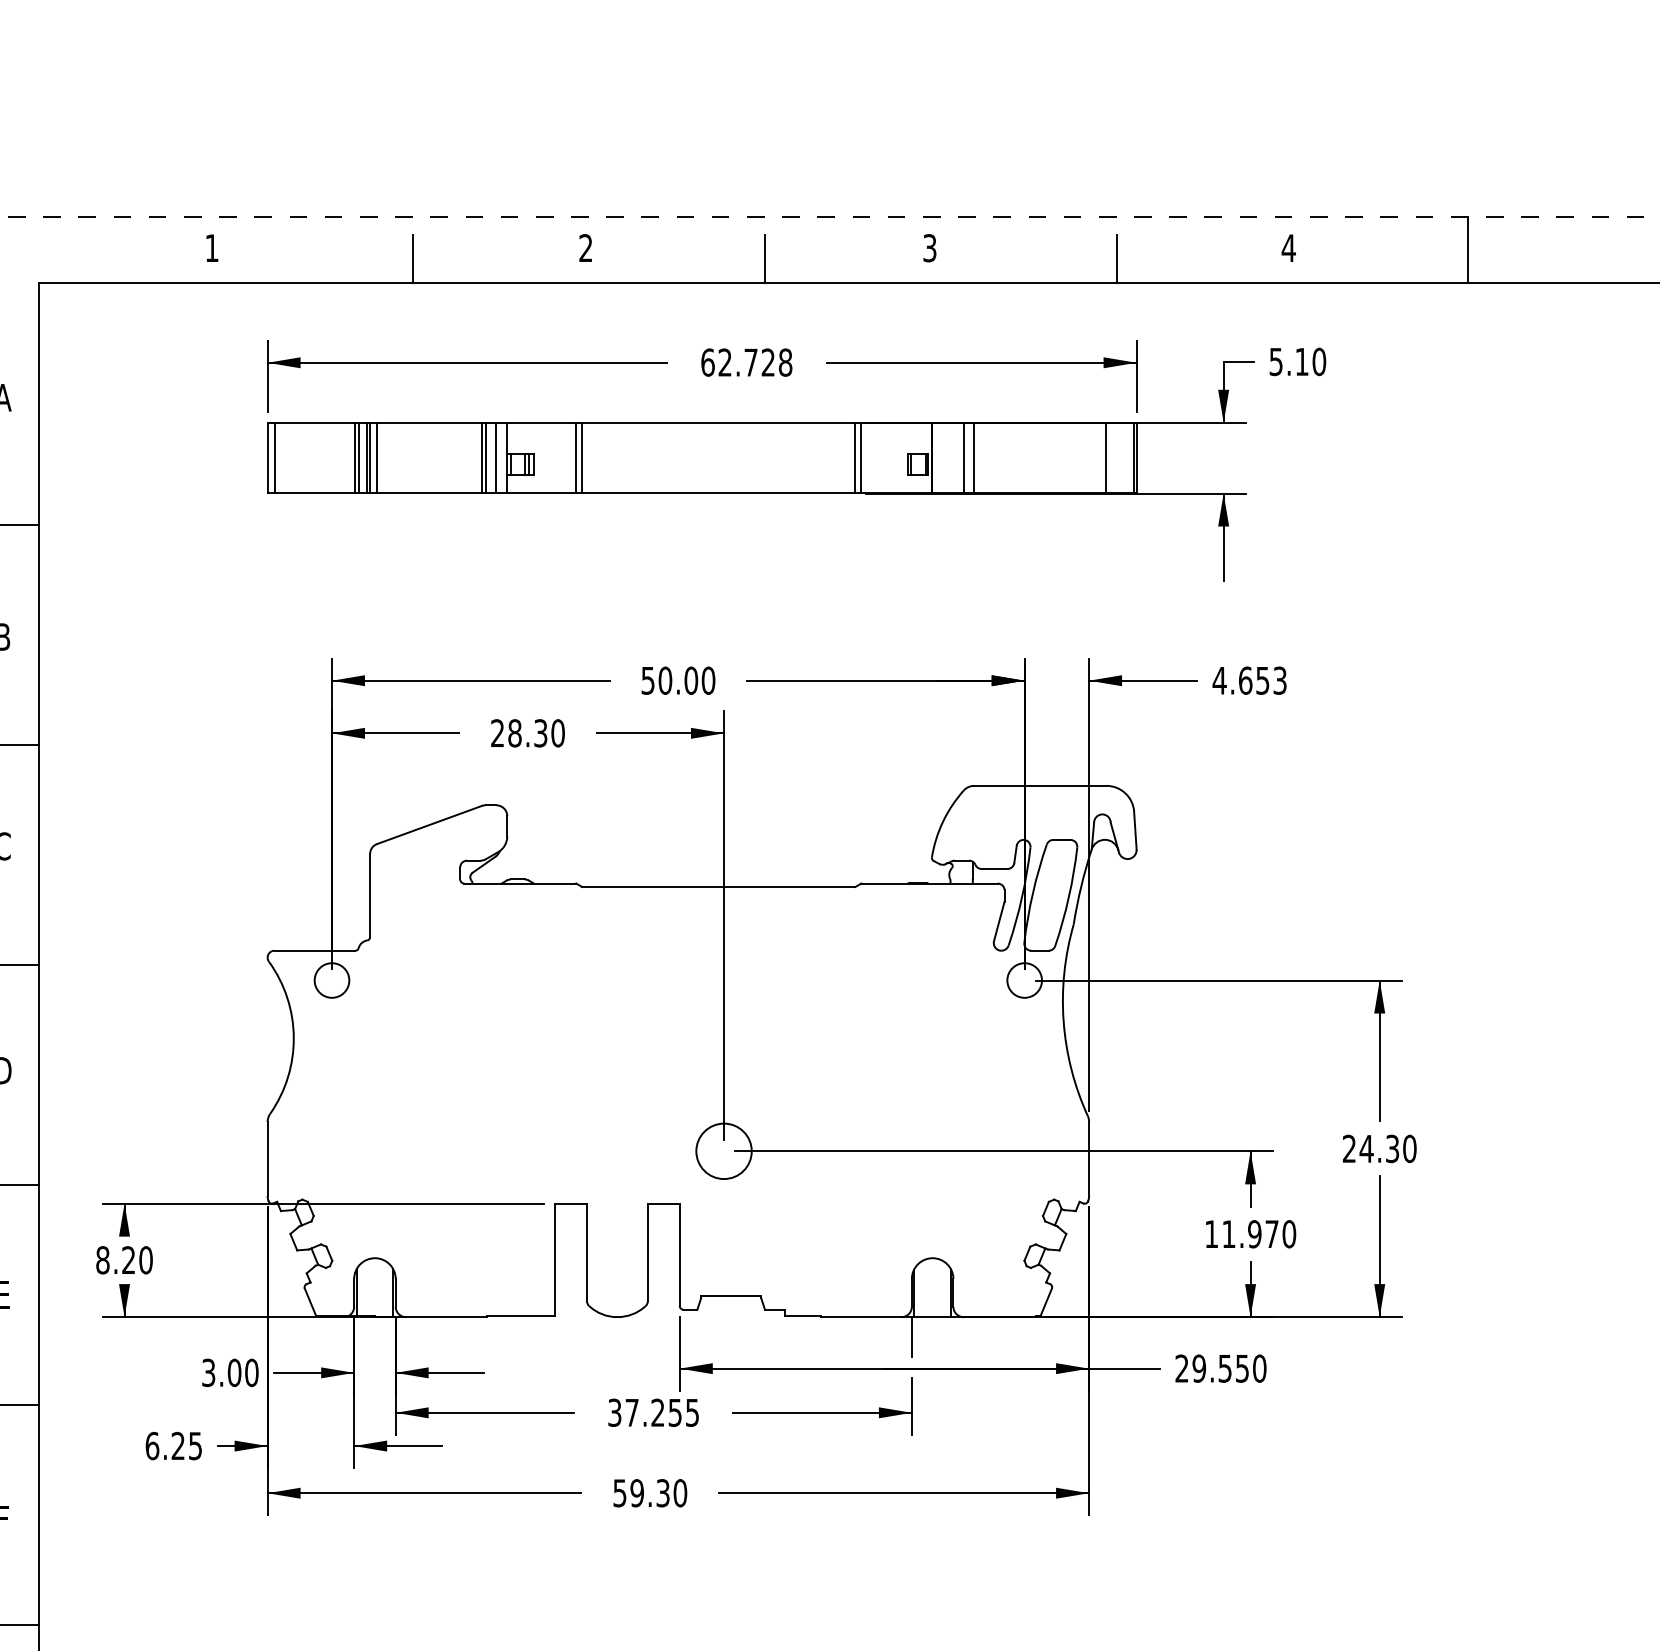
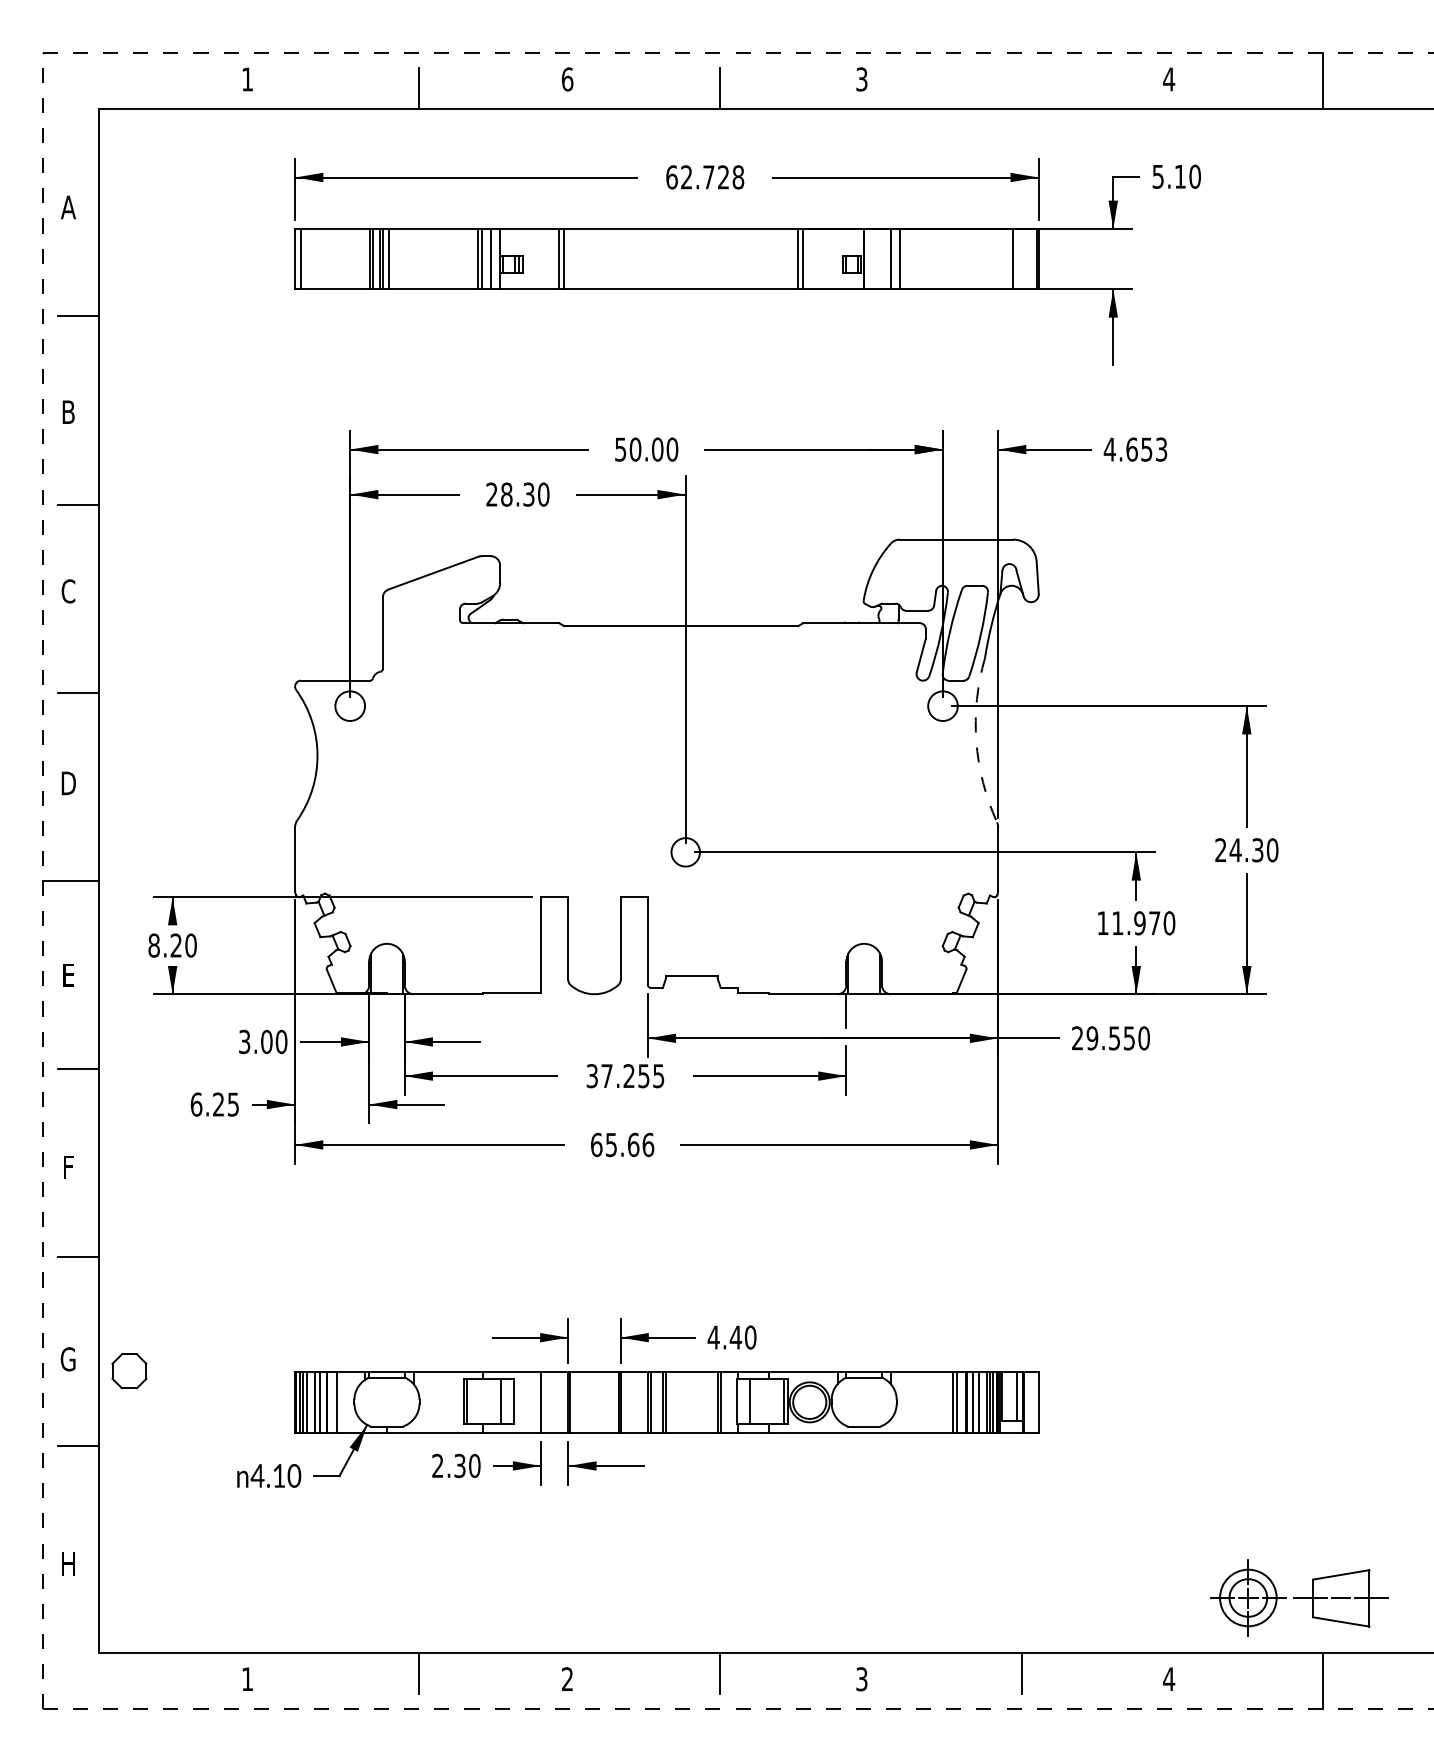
text: (585, 248) -> (567, 79), 2 -> 6
line: (1116, 258) -> (1021, 88), removed
arc: (1063, 1021) -> (976, 741), solid -> dashed
circle: (723, 1151) -> (685, 852), size x0.6
text: (650, 1492) -> (622, 1144), 59.30 -> 65.66

